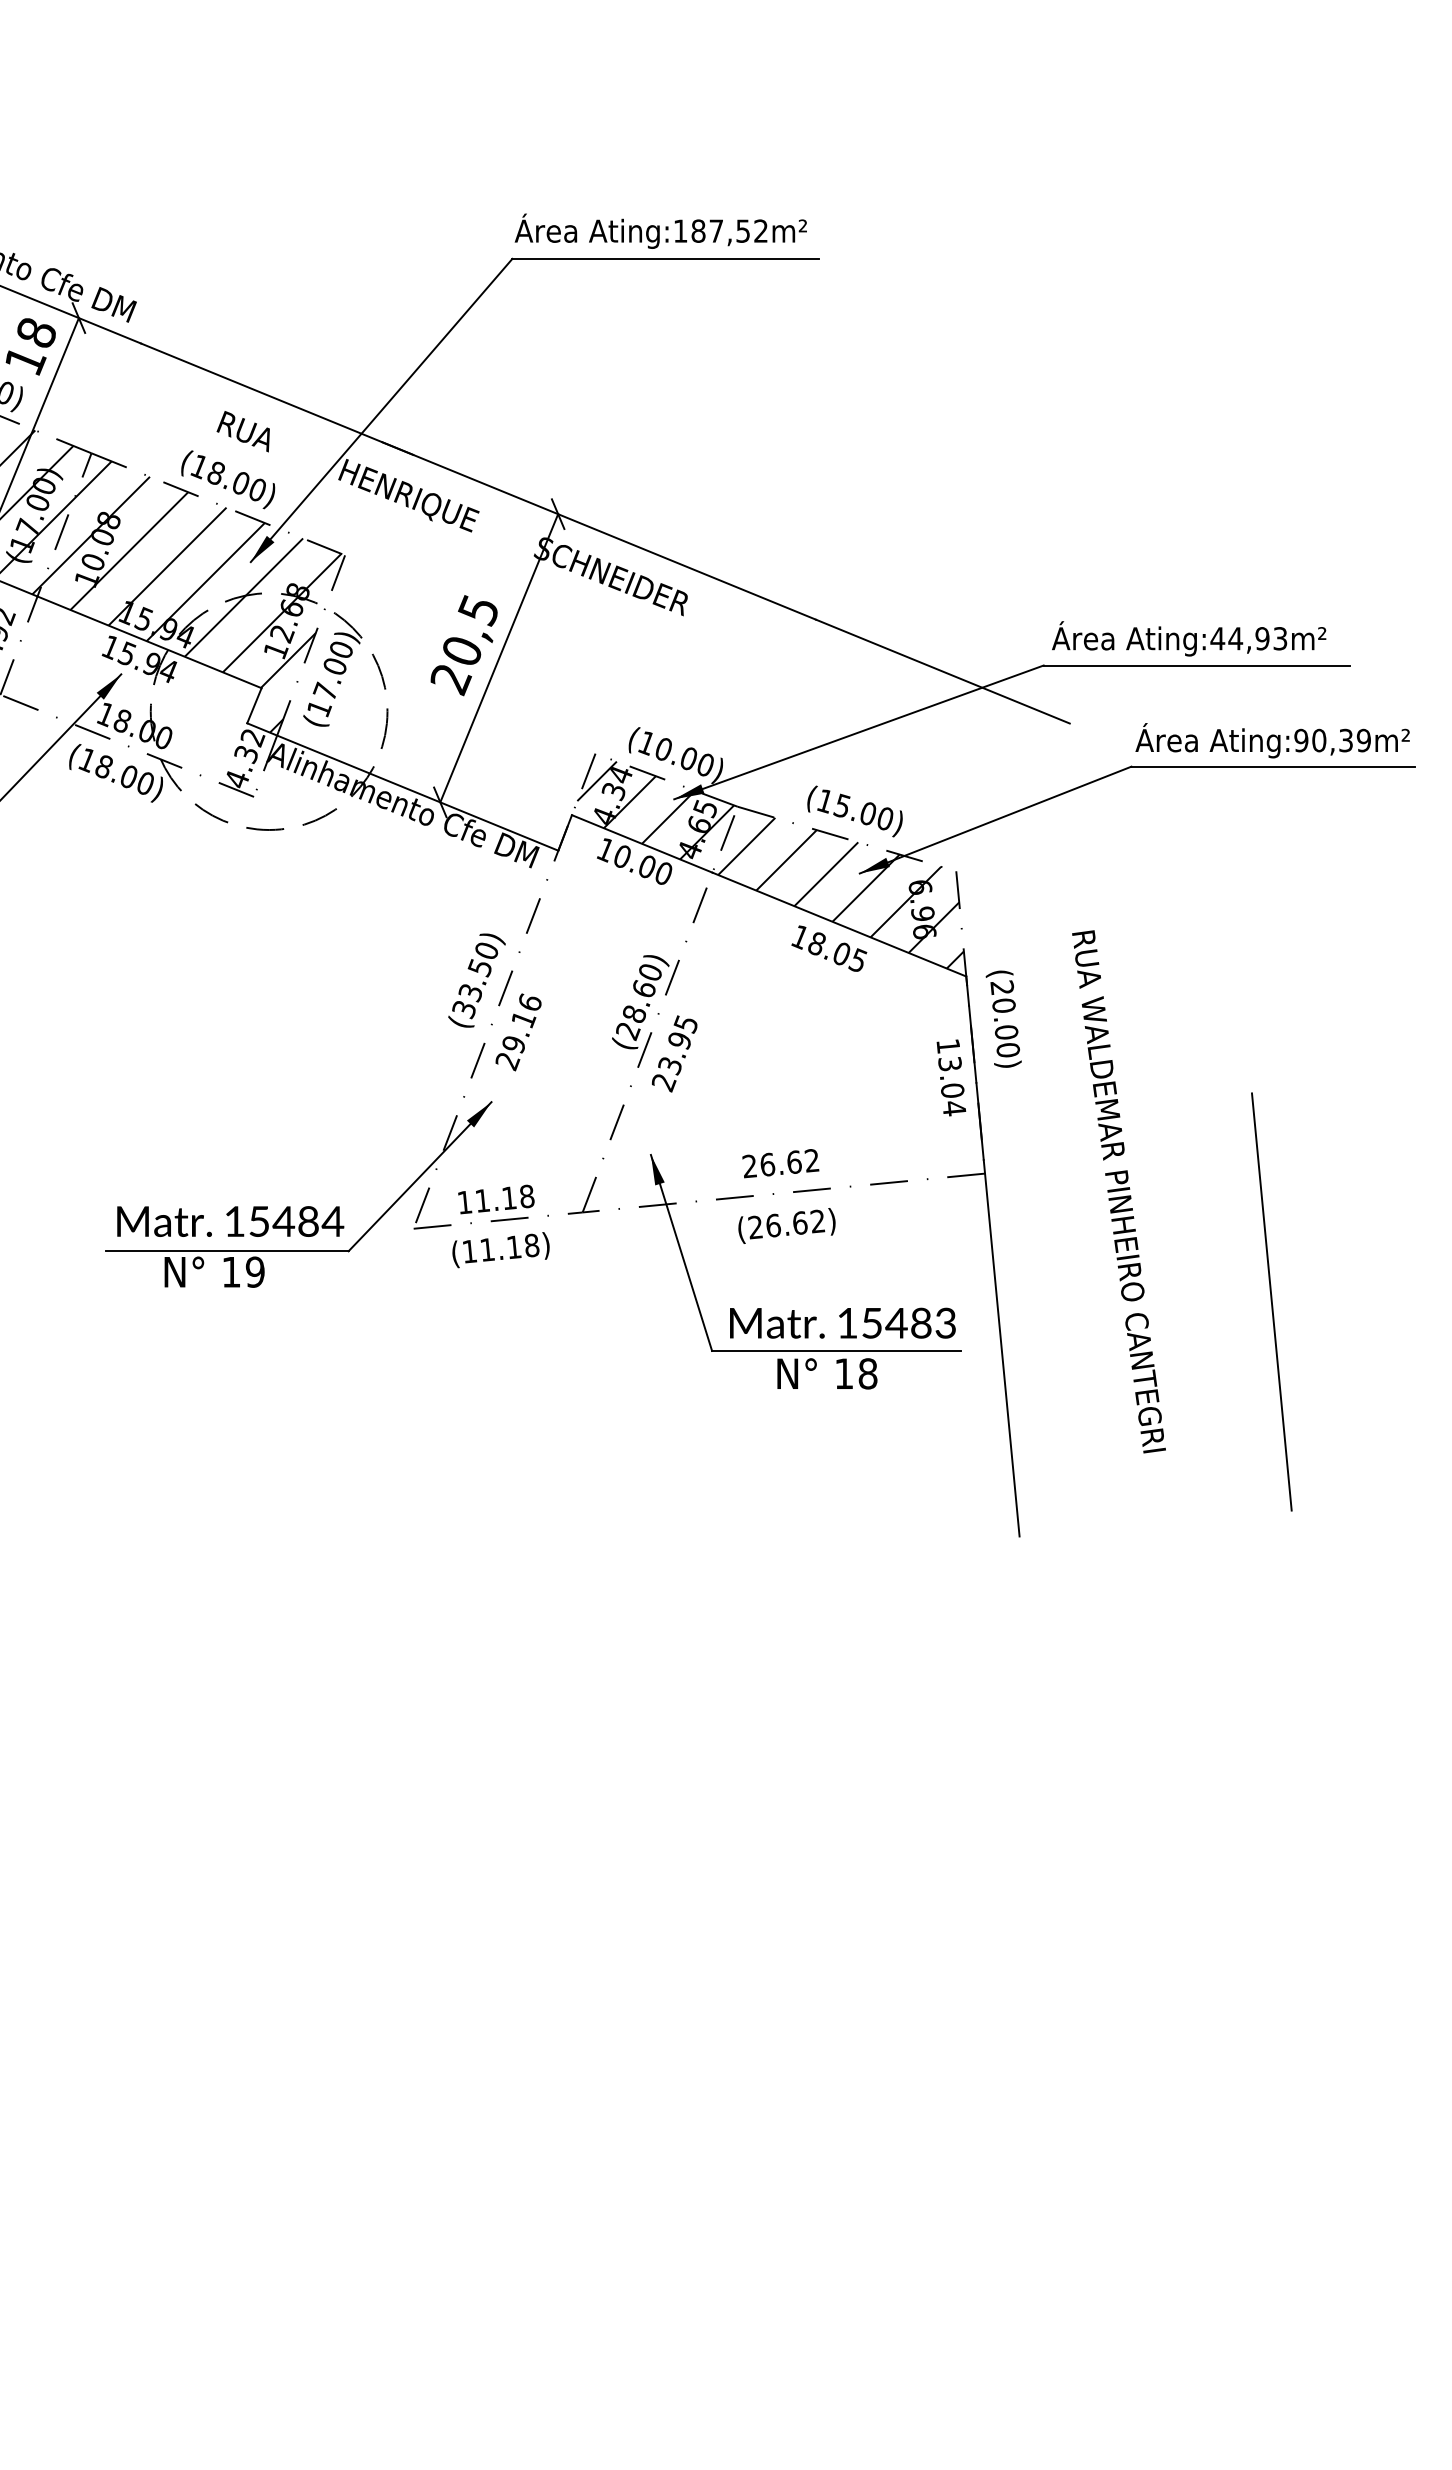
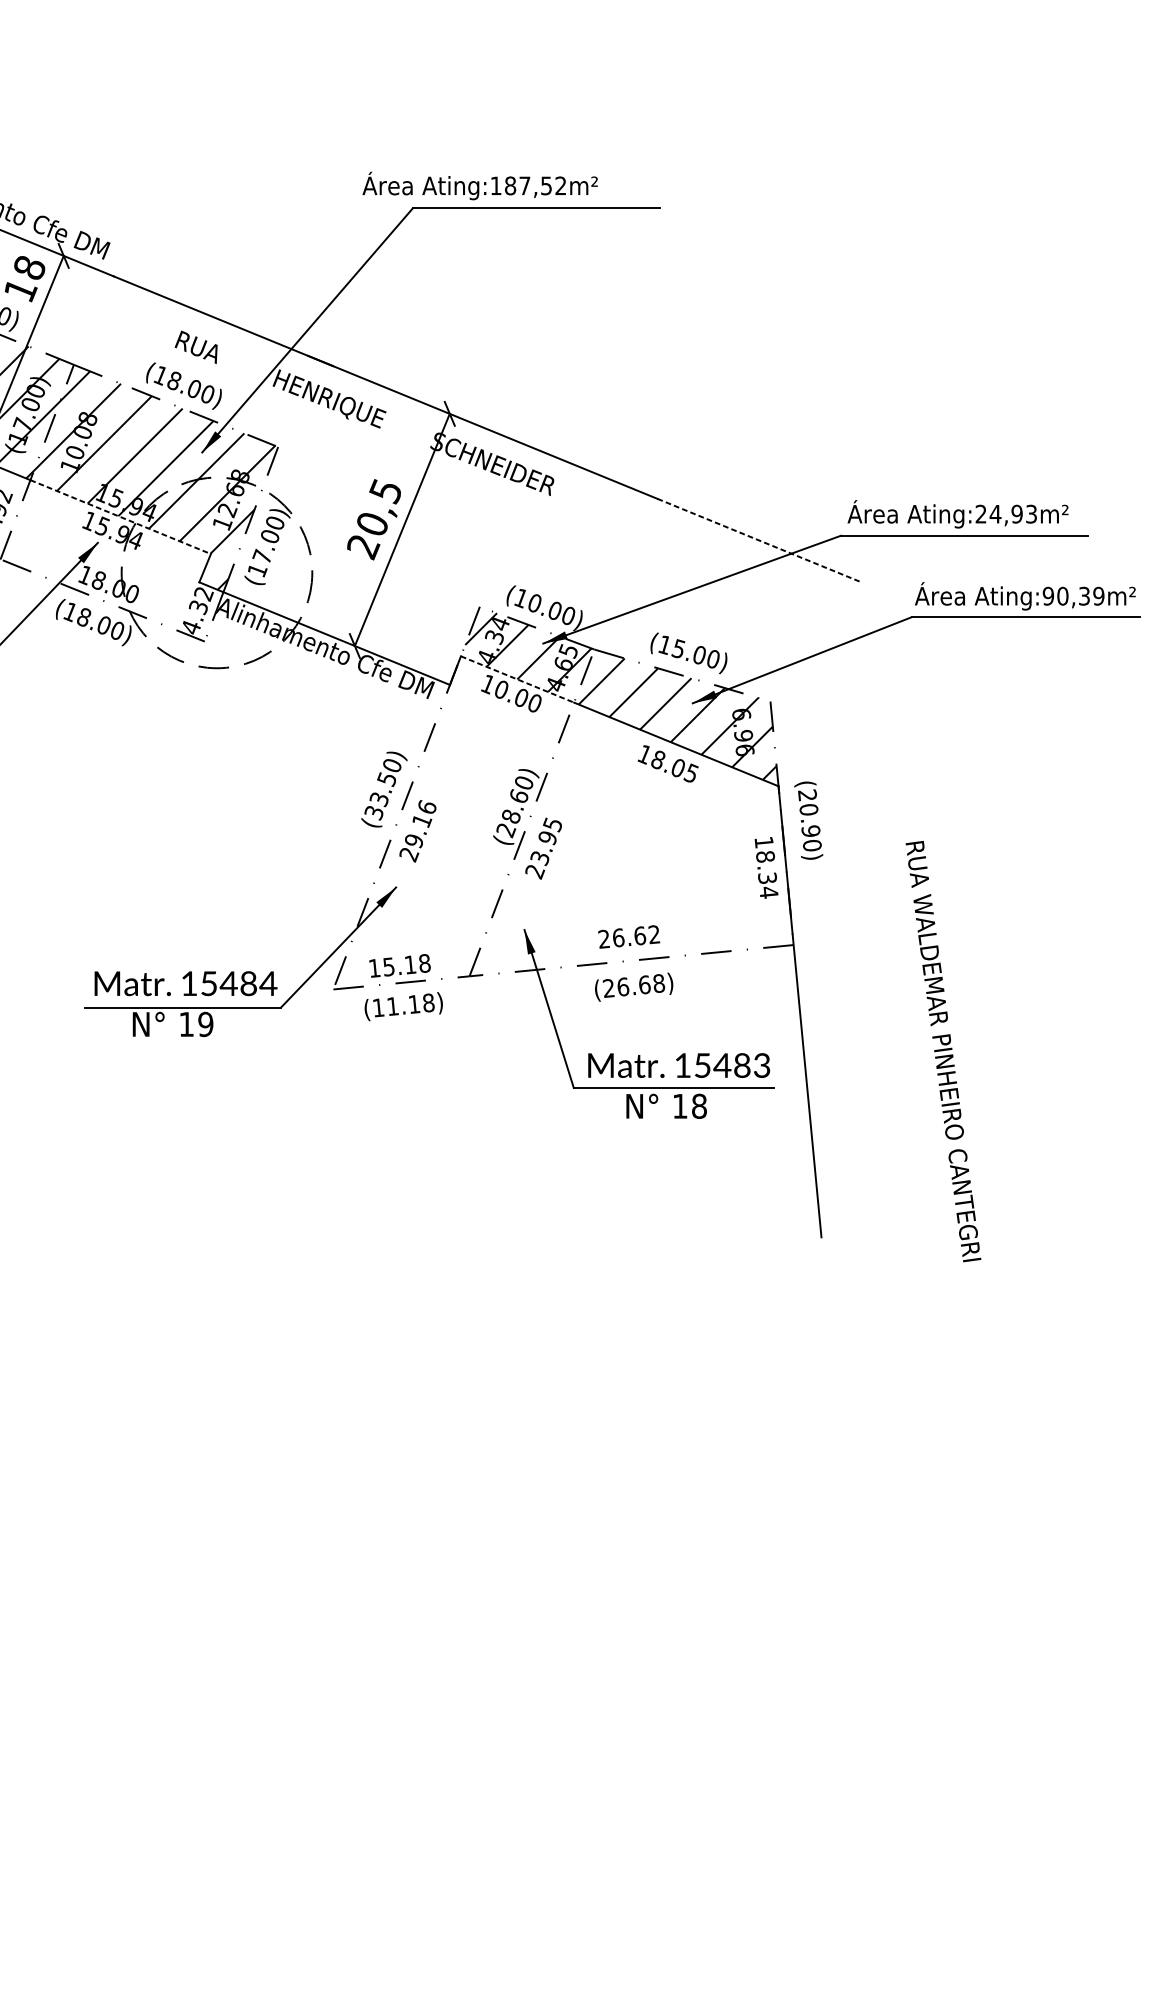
text: (660, 230) -> (479, 185), moved
text: (1217, 638) -> (980, 514), Ating:44,93m² -> Ating:24,93m²
line: (150, 642) -> (121, 517), solid -> dashed
line: (943, 671) -> (760, 540), solid -> dashed
line: (642, 843) -> (517, 679), solid -> dashed
text: (1006, 1031) -> (810, 830), (20.00) -> (20.90)
text: (951, 1077) -> (766, 867), 13.04 -> 18.34
text: (1118, 1191) -> (943, 1051), moved
text: (482, 1200) -> (388, 966), 11.18 -> 15.18
text: (817, 1221) -> (658, 983), (26.62) -> (26.68)
line: (1271, 1301) -> (1024, 1048), removed

